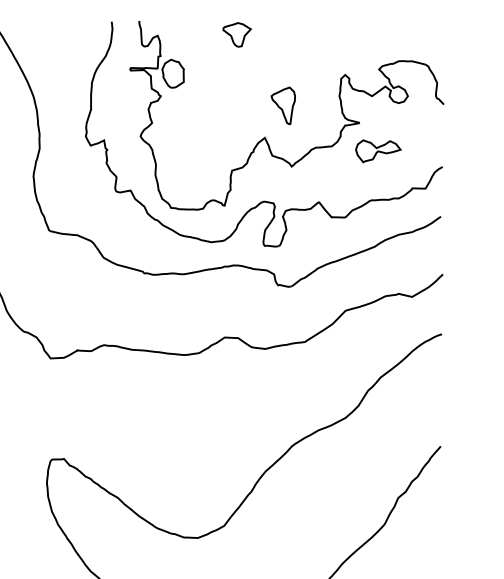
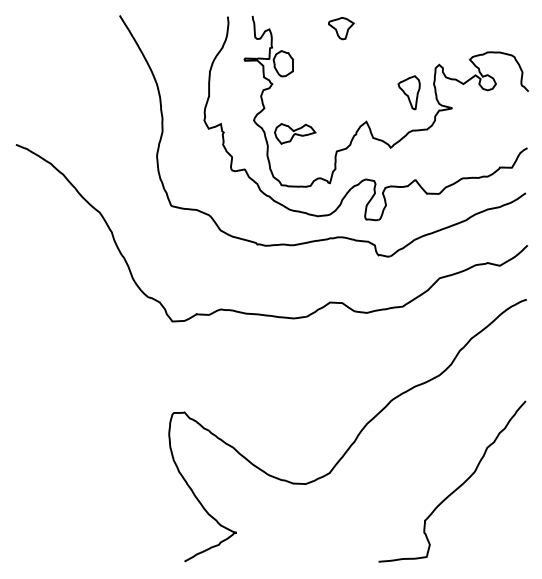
part: (282, 105) -> (408, 92), moved
part: (378, 150) -> (295, 133), moved

